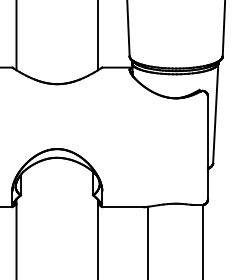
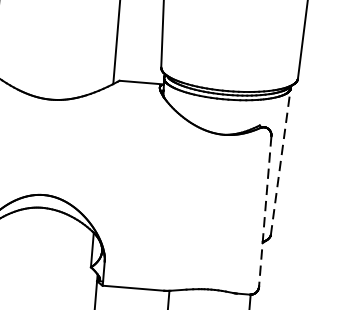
line: (215, 113) -> (280, 161), solid -> dashed
line: (207, 148) -> (264, 212), solid -> dashed

